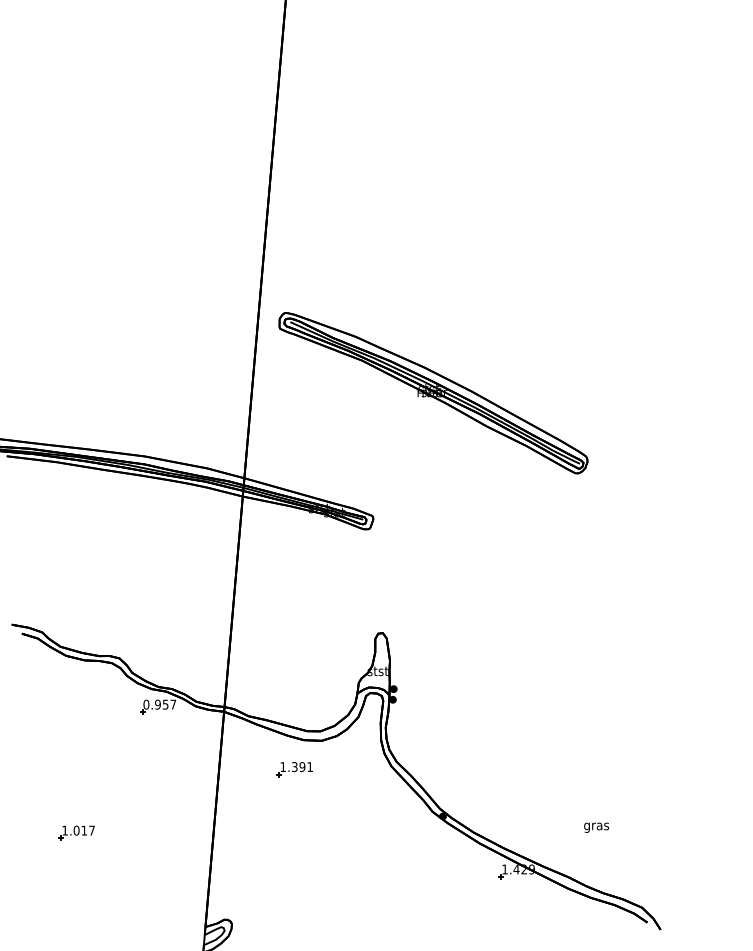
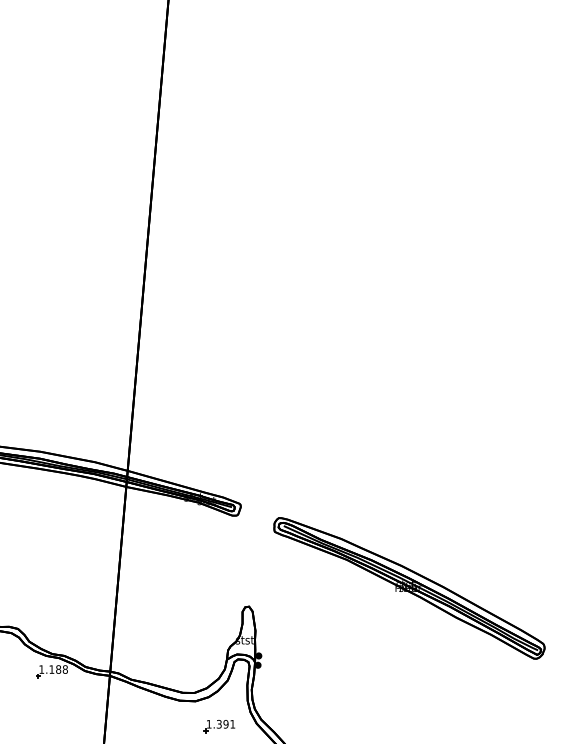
part: (433, 393) -> (409, 588), moved
text: (159, 704) -> (53, 669), 0.957 -> 1.188
part: (294, 769) -> (219, 726), moved

